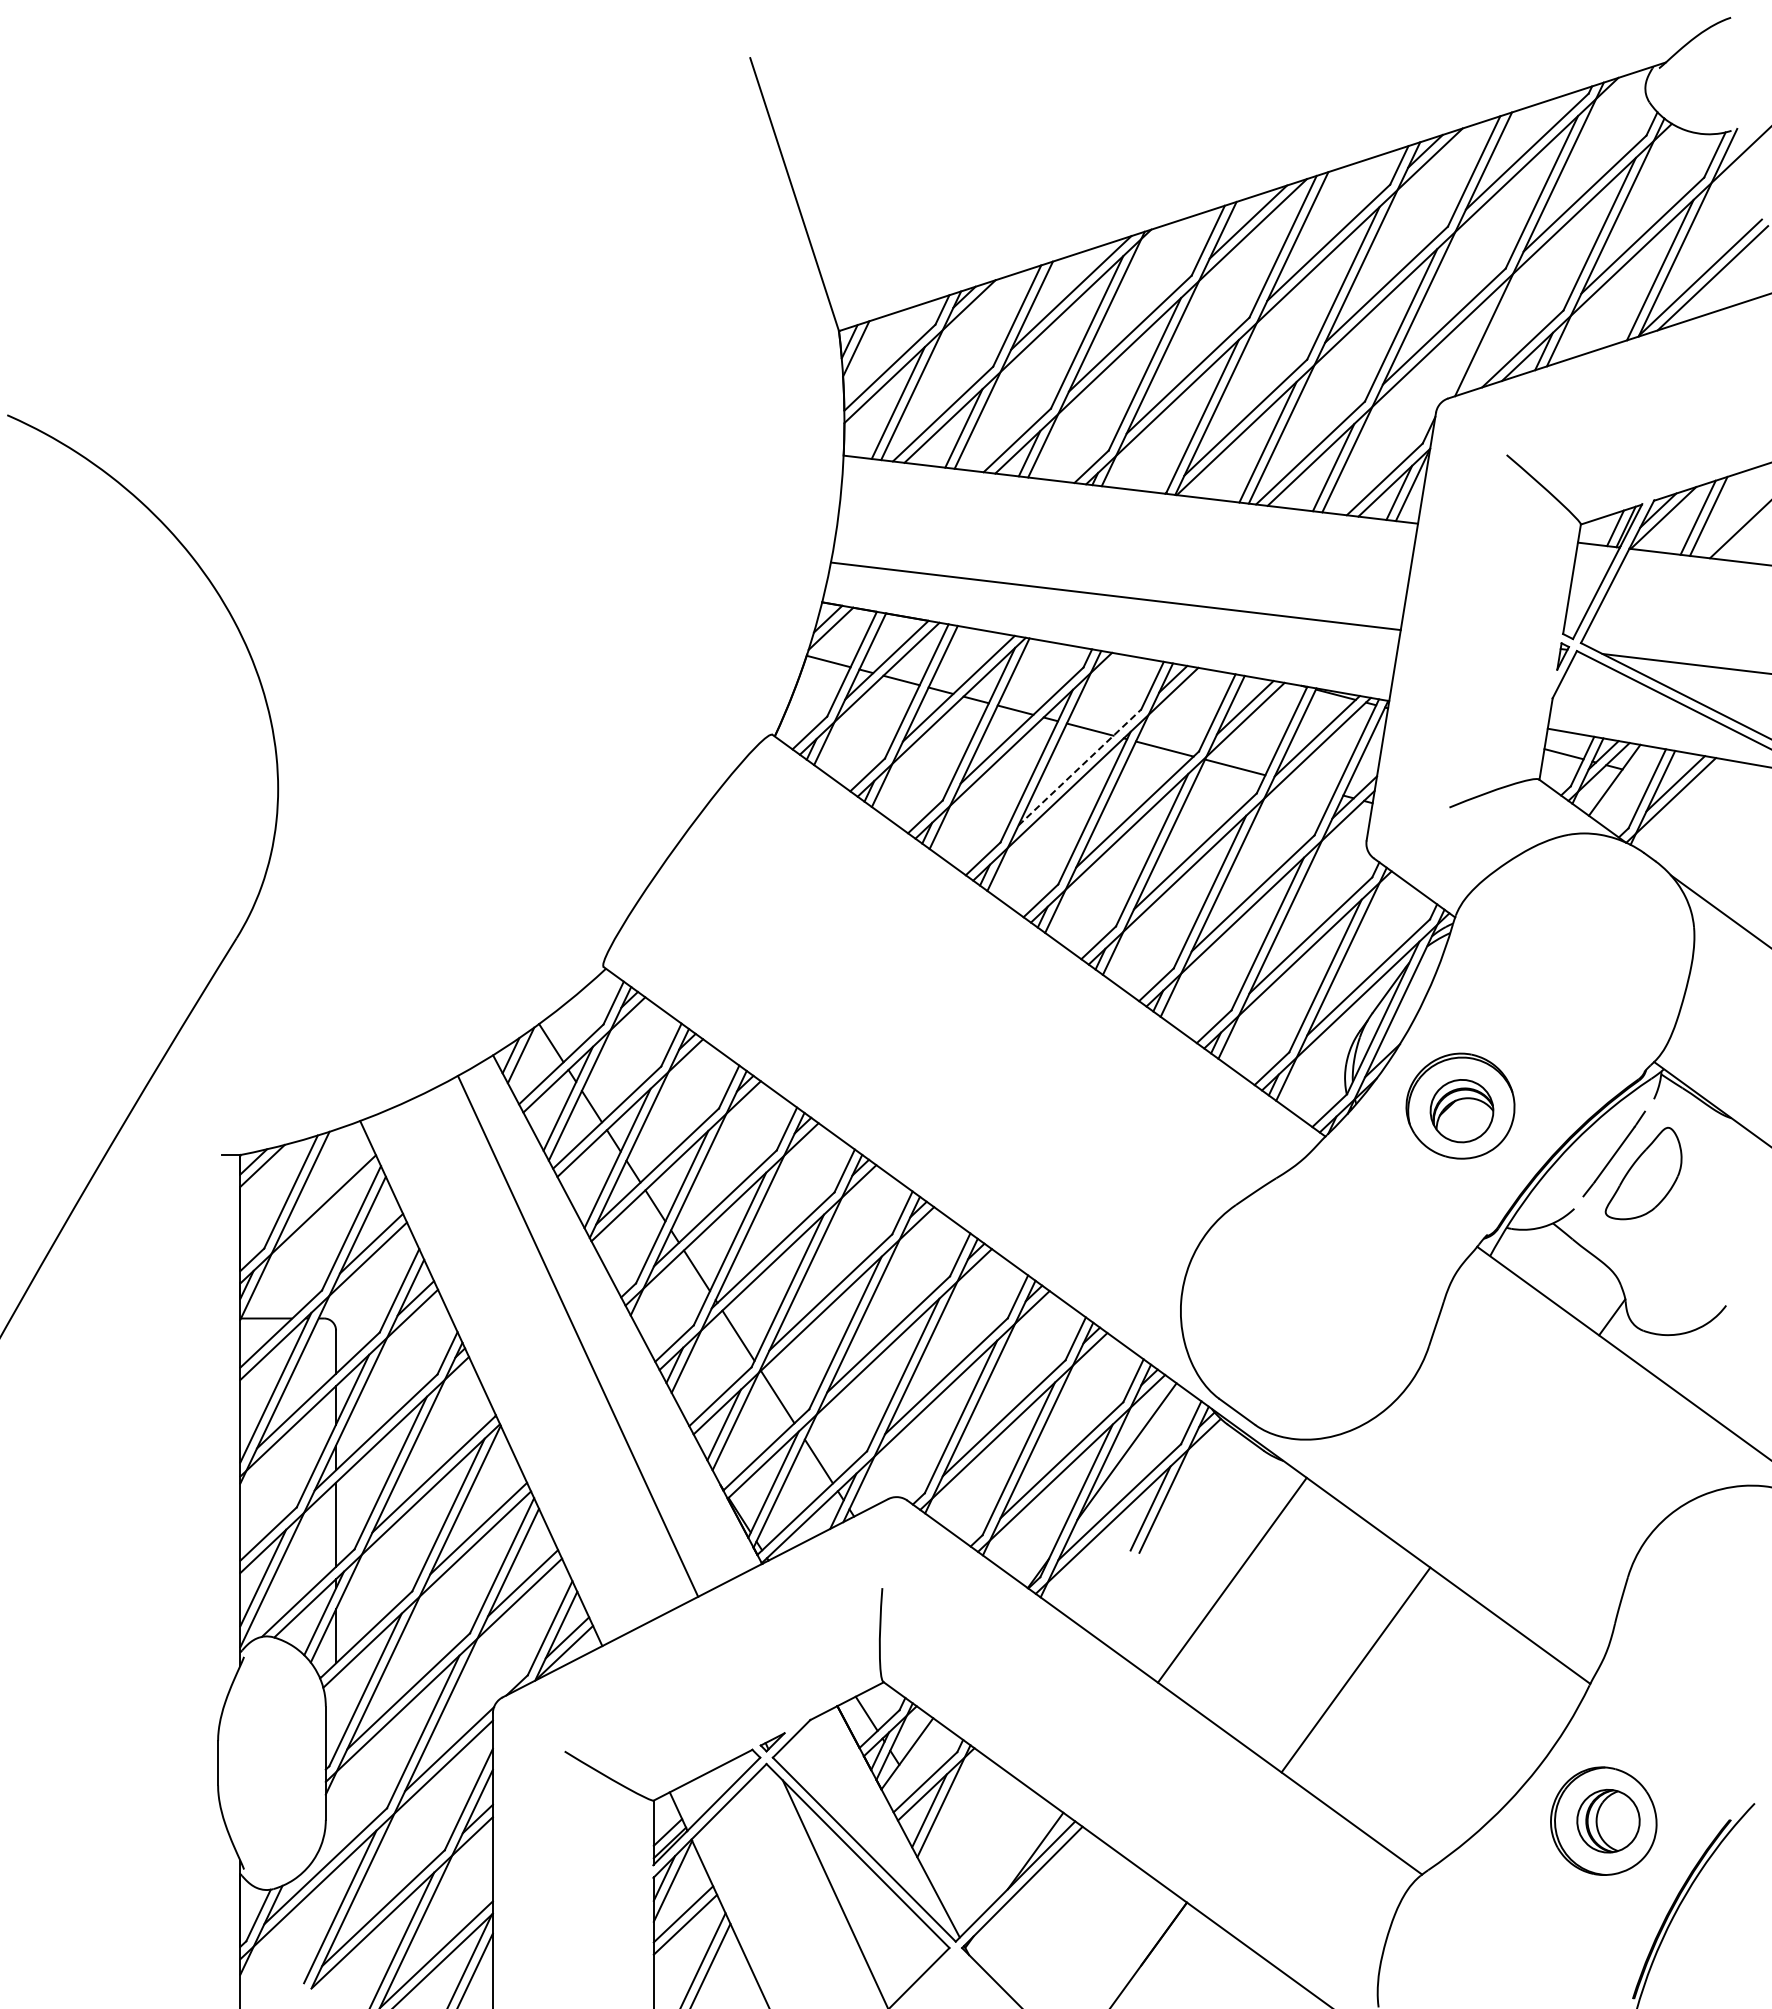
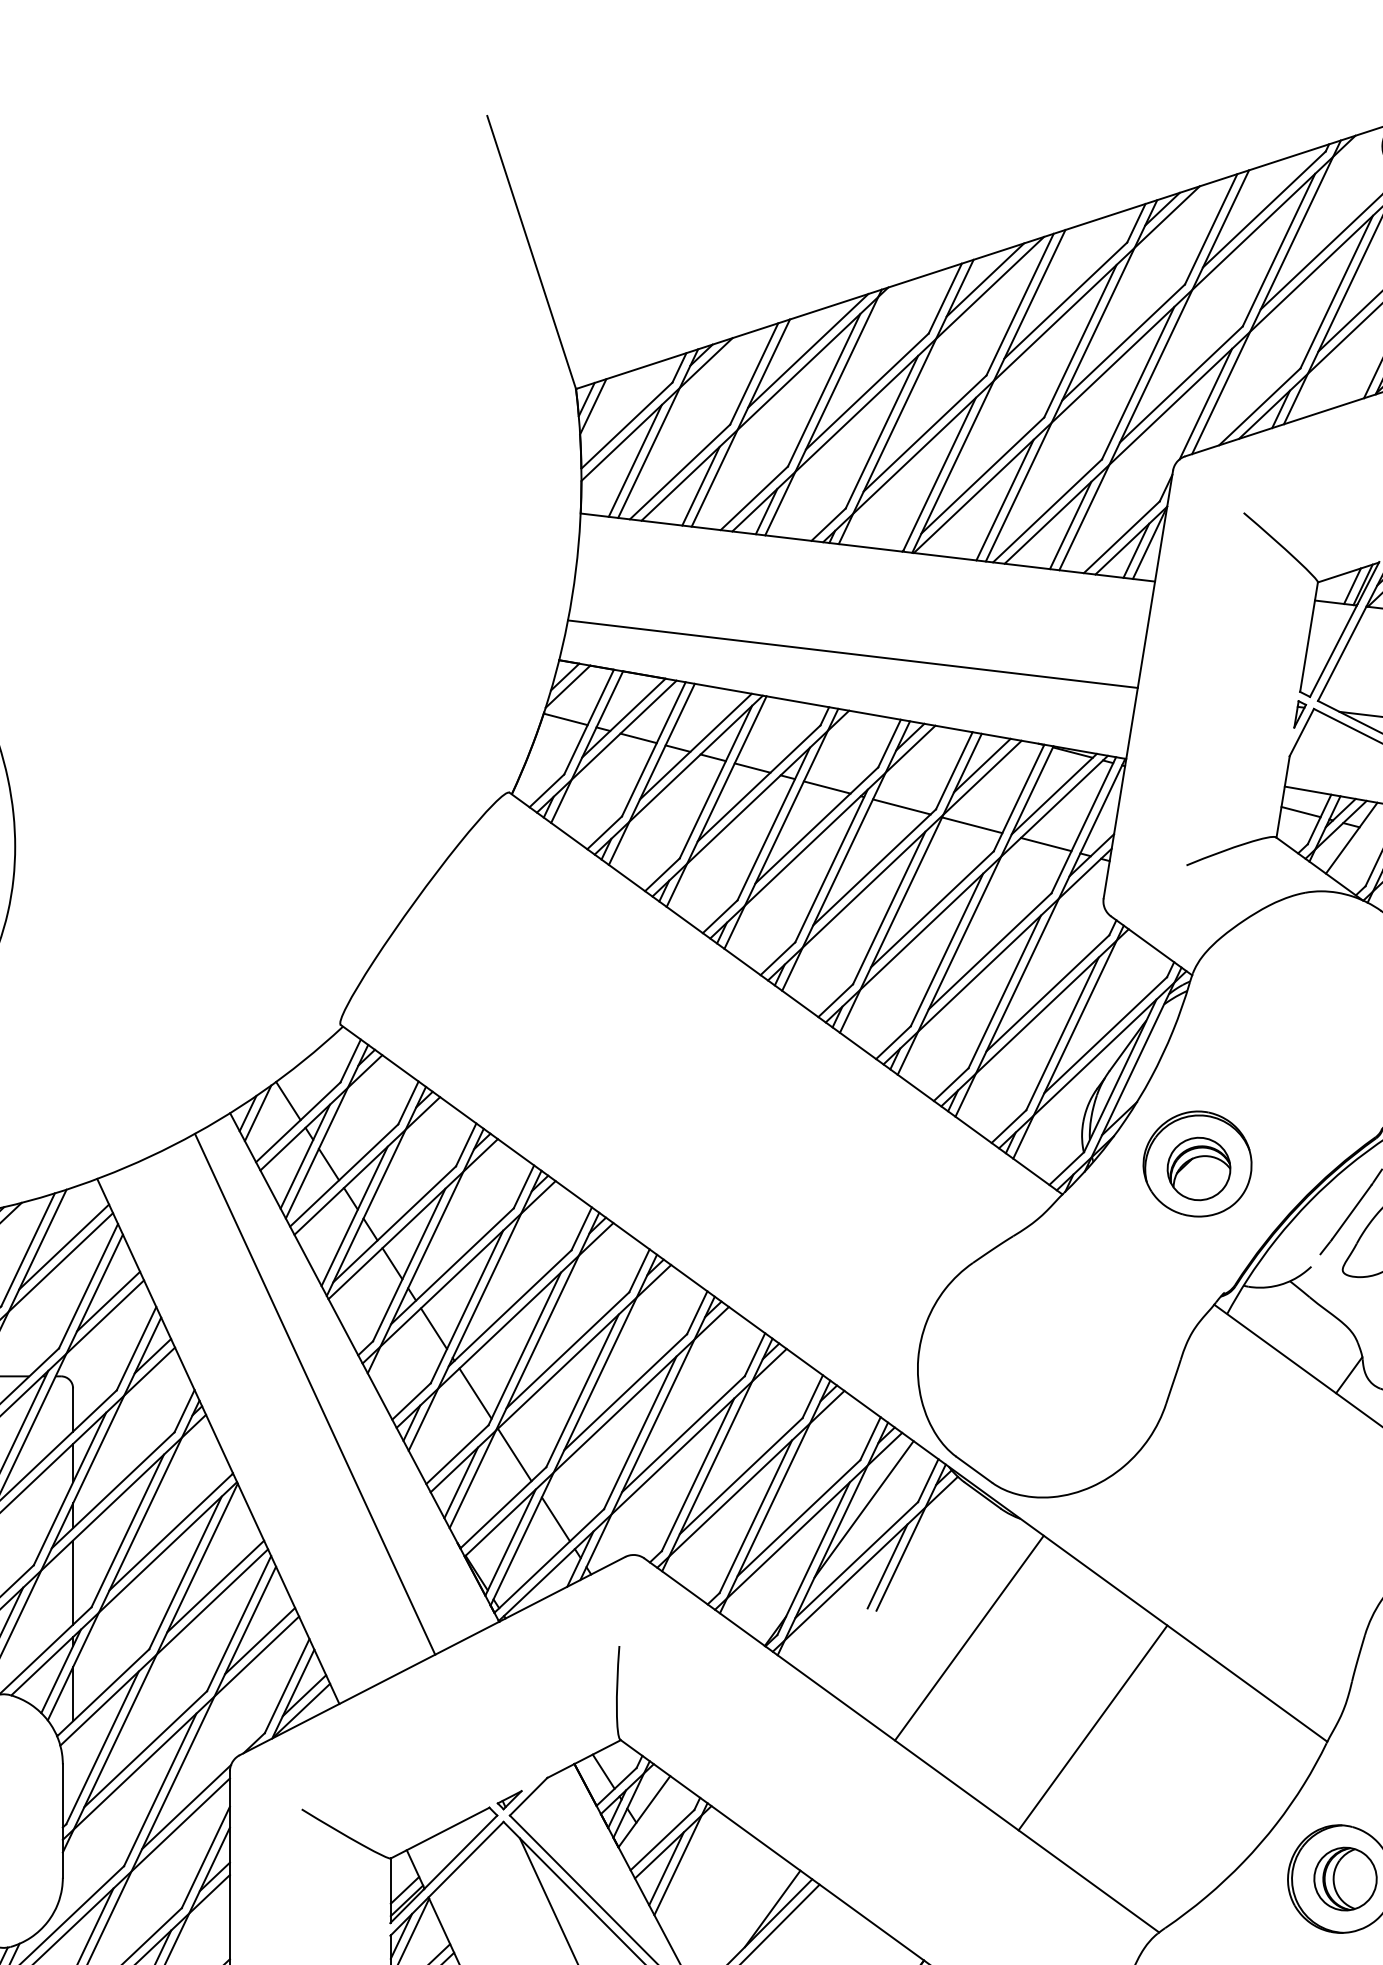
line: (1468, 346) -> (1205, 404), added
line: (1080, 767) -> (817, 825), dashed -> solid
line: (1308, 786) -> (1045, 844), added
line: (327, 1188) -> (64, 1246), added

